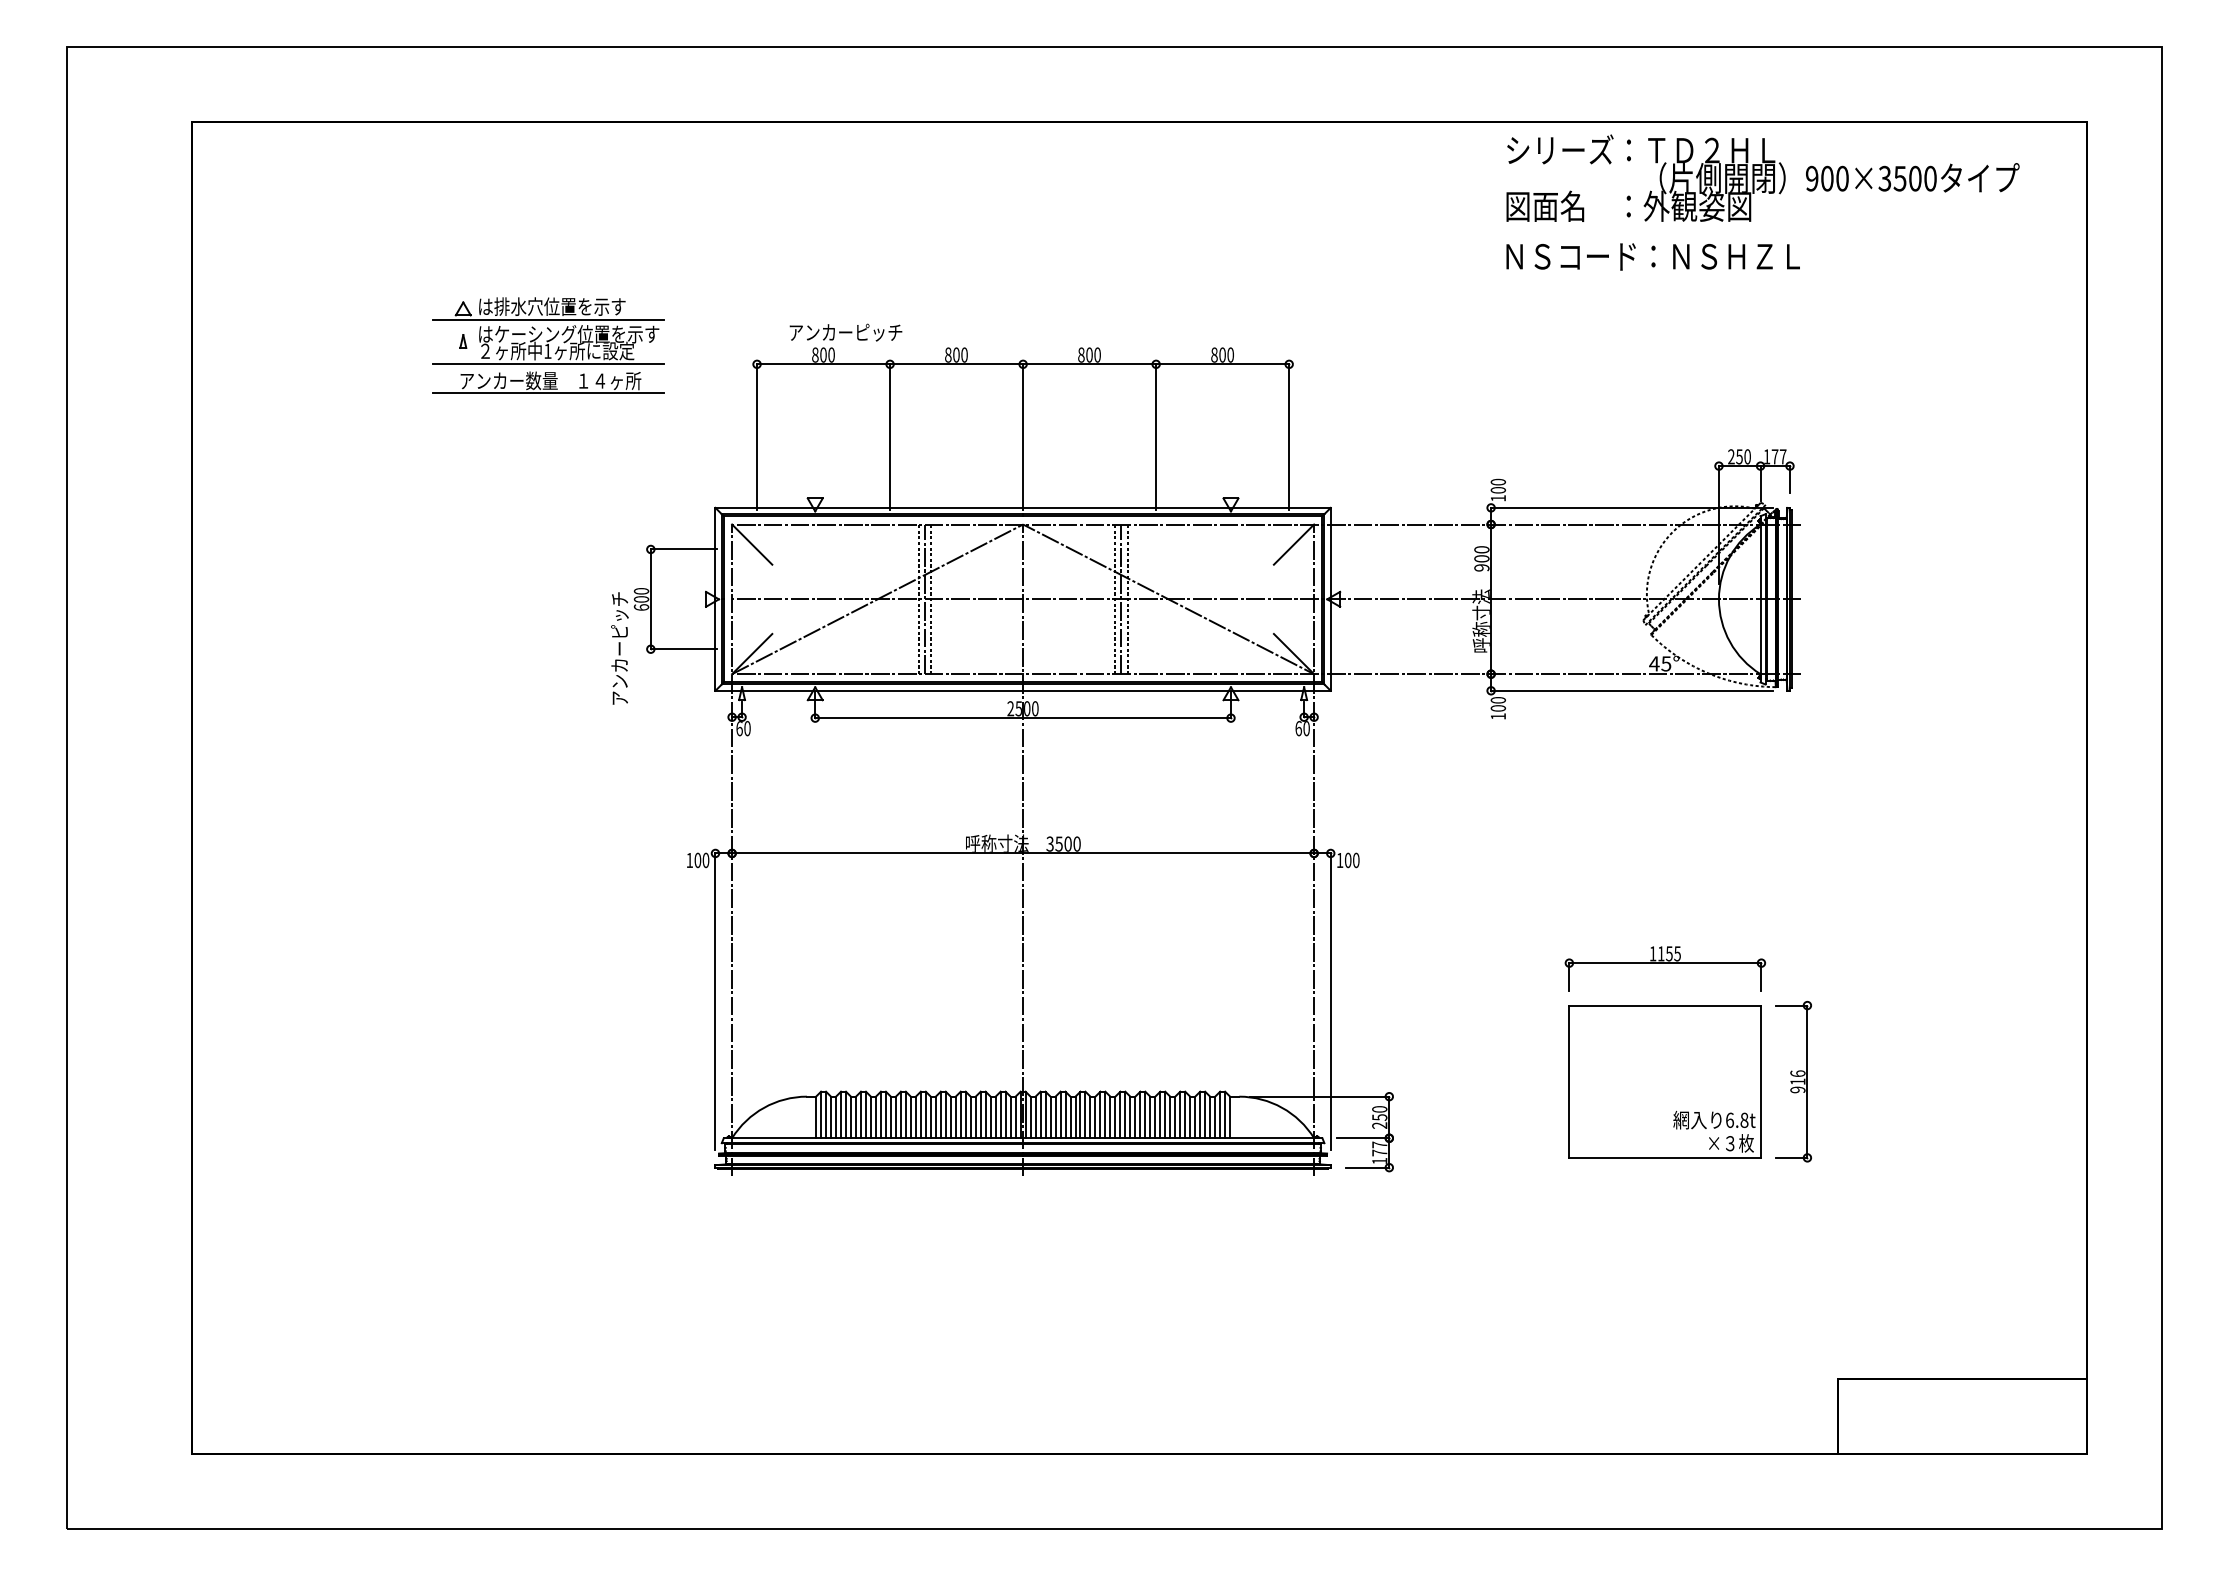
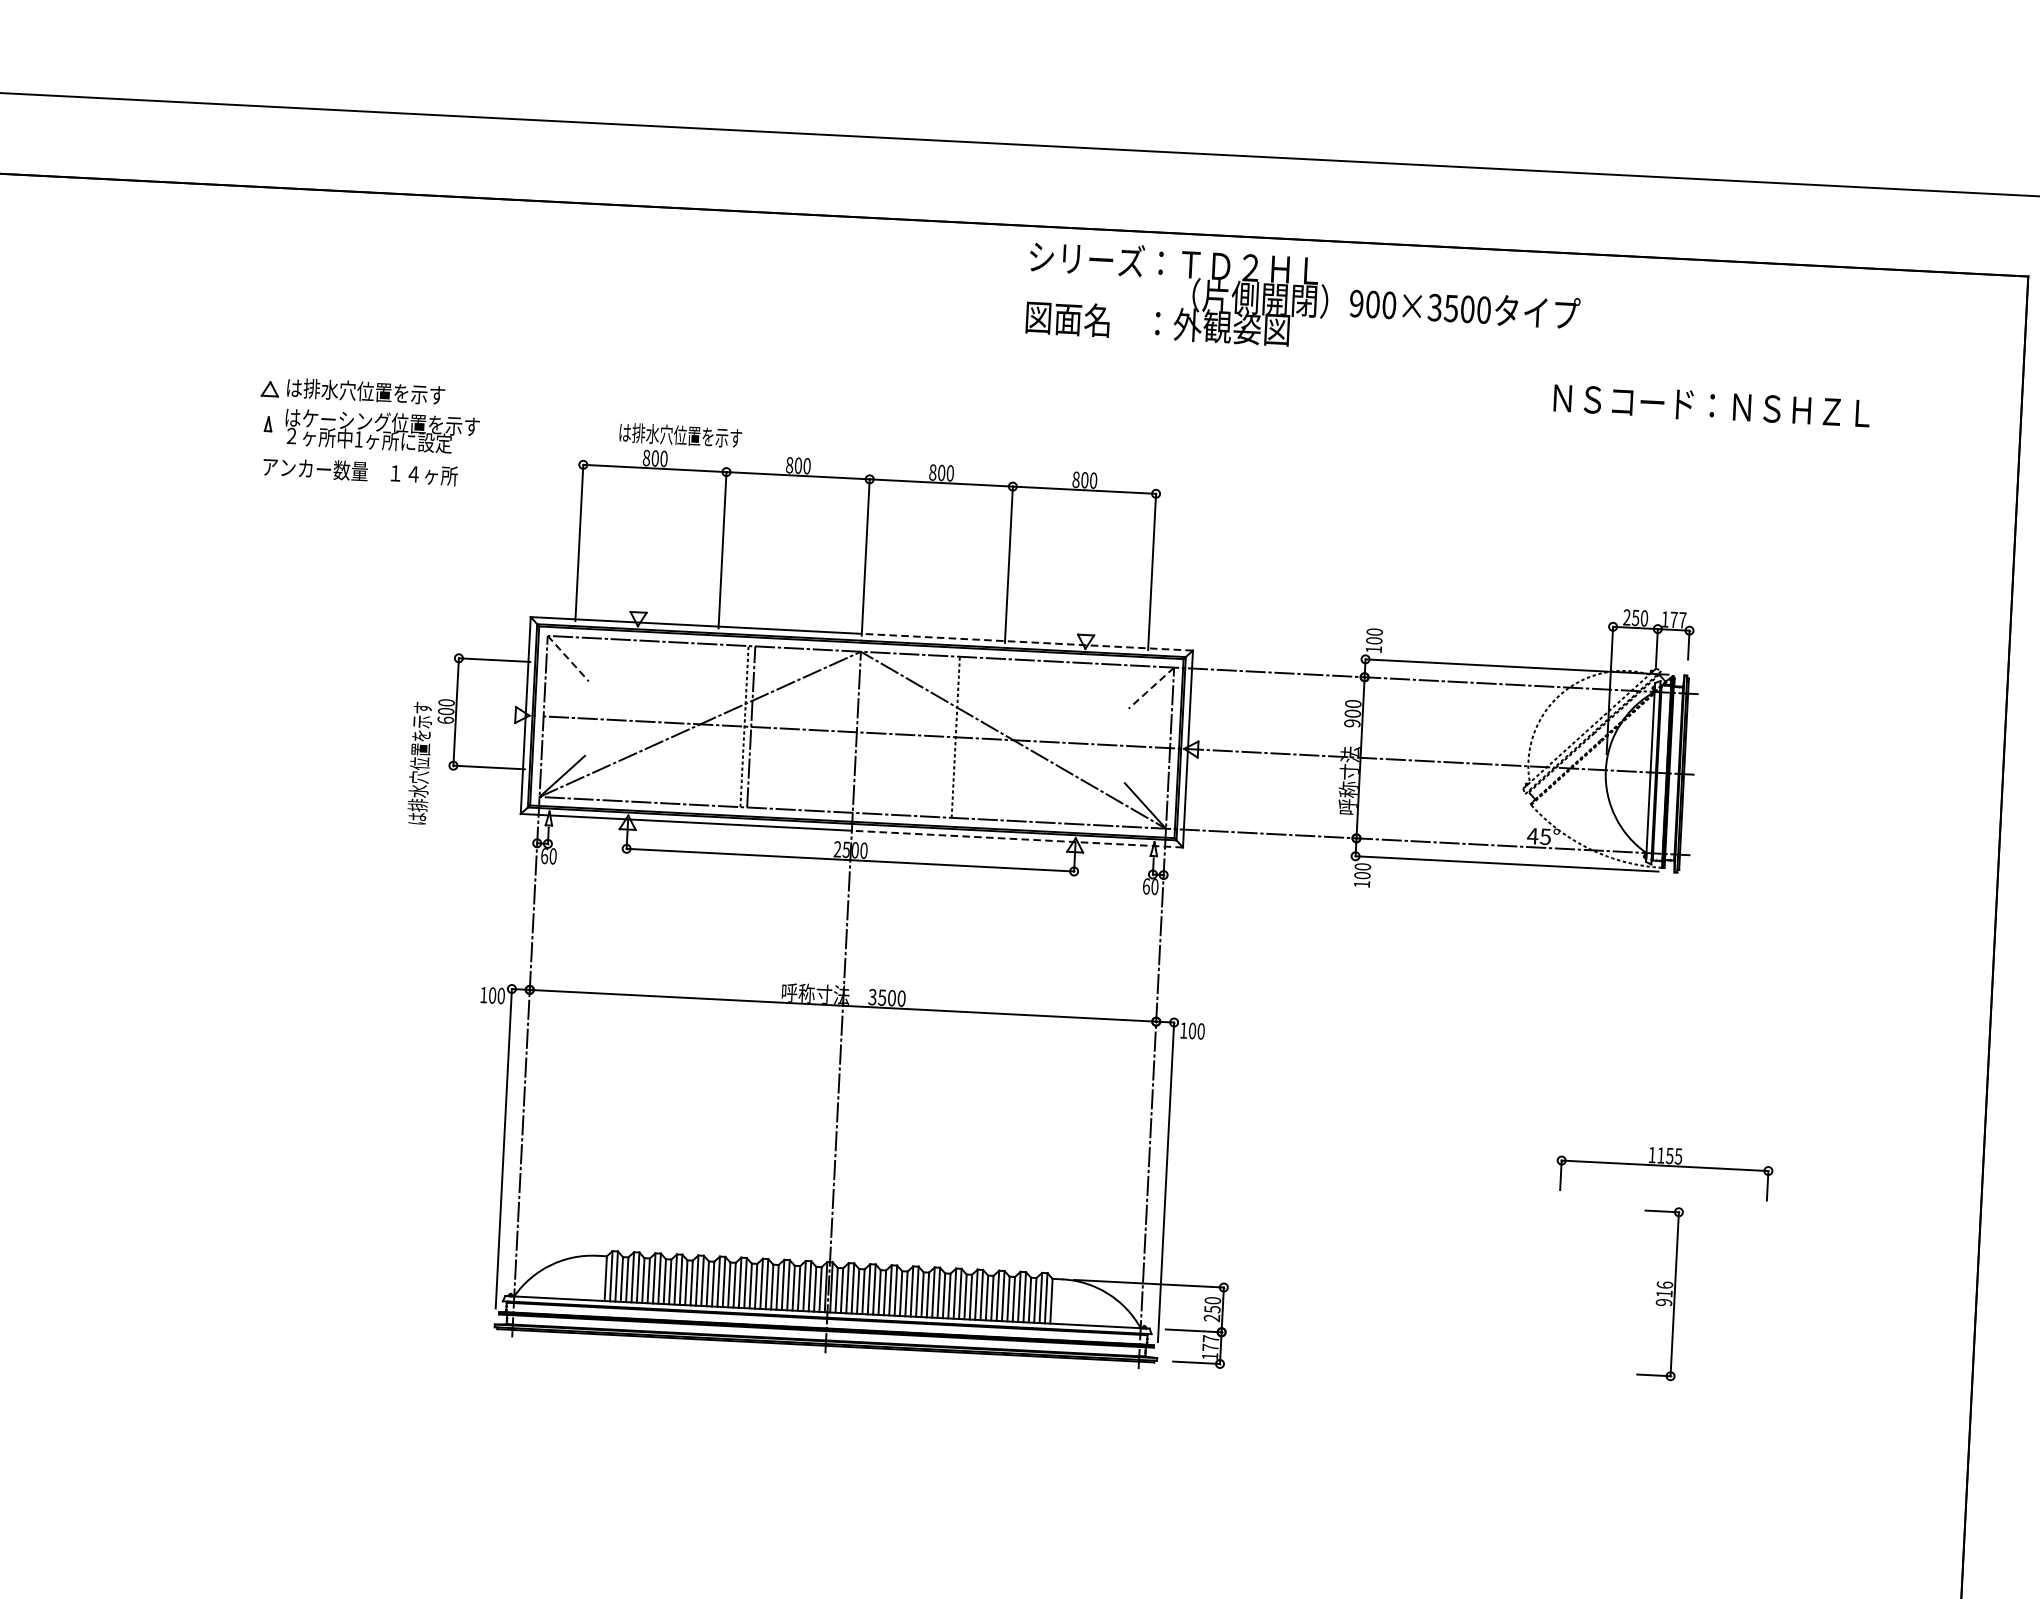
text: (1762, 177) -> (1303, 299), moved
text: (1652, 256) -> (1711, 405), moved
line: (548, 320) -> (361, 406), removed
text: (845, 332) -> (680, 435), アンカーピッチ -> は排水穴位置を示す
line: (548, 364) -> (358, 453), removed
line: (548, 393) -> (357, 484), removed
line: (1176, 507) -> (1026, 641), solid -> dashed
line: (752, 544) -> (568, 658), solid -> dashed
line: (1293, 544) -> (1150, 688), solid -> dashed
line: (931, 599) -> (758, 727), removed
line: (1121, 599) -> (962, 737), removed
line: (1127, 599) -> (969, 738), removed
text: (619, 648) -> (419, 763), アンカーピッチ -> は排水穴位置を示す
line: (1176, 690) -> (1016, 838), solid -> dashed
part: (1664, 968) -> (1663, 1171), moved
part: (1664, 1081) -> (1520, 1286), removed

